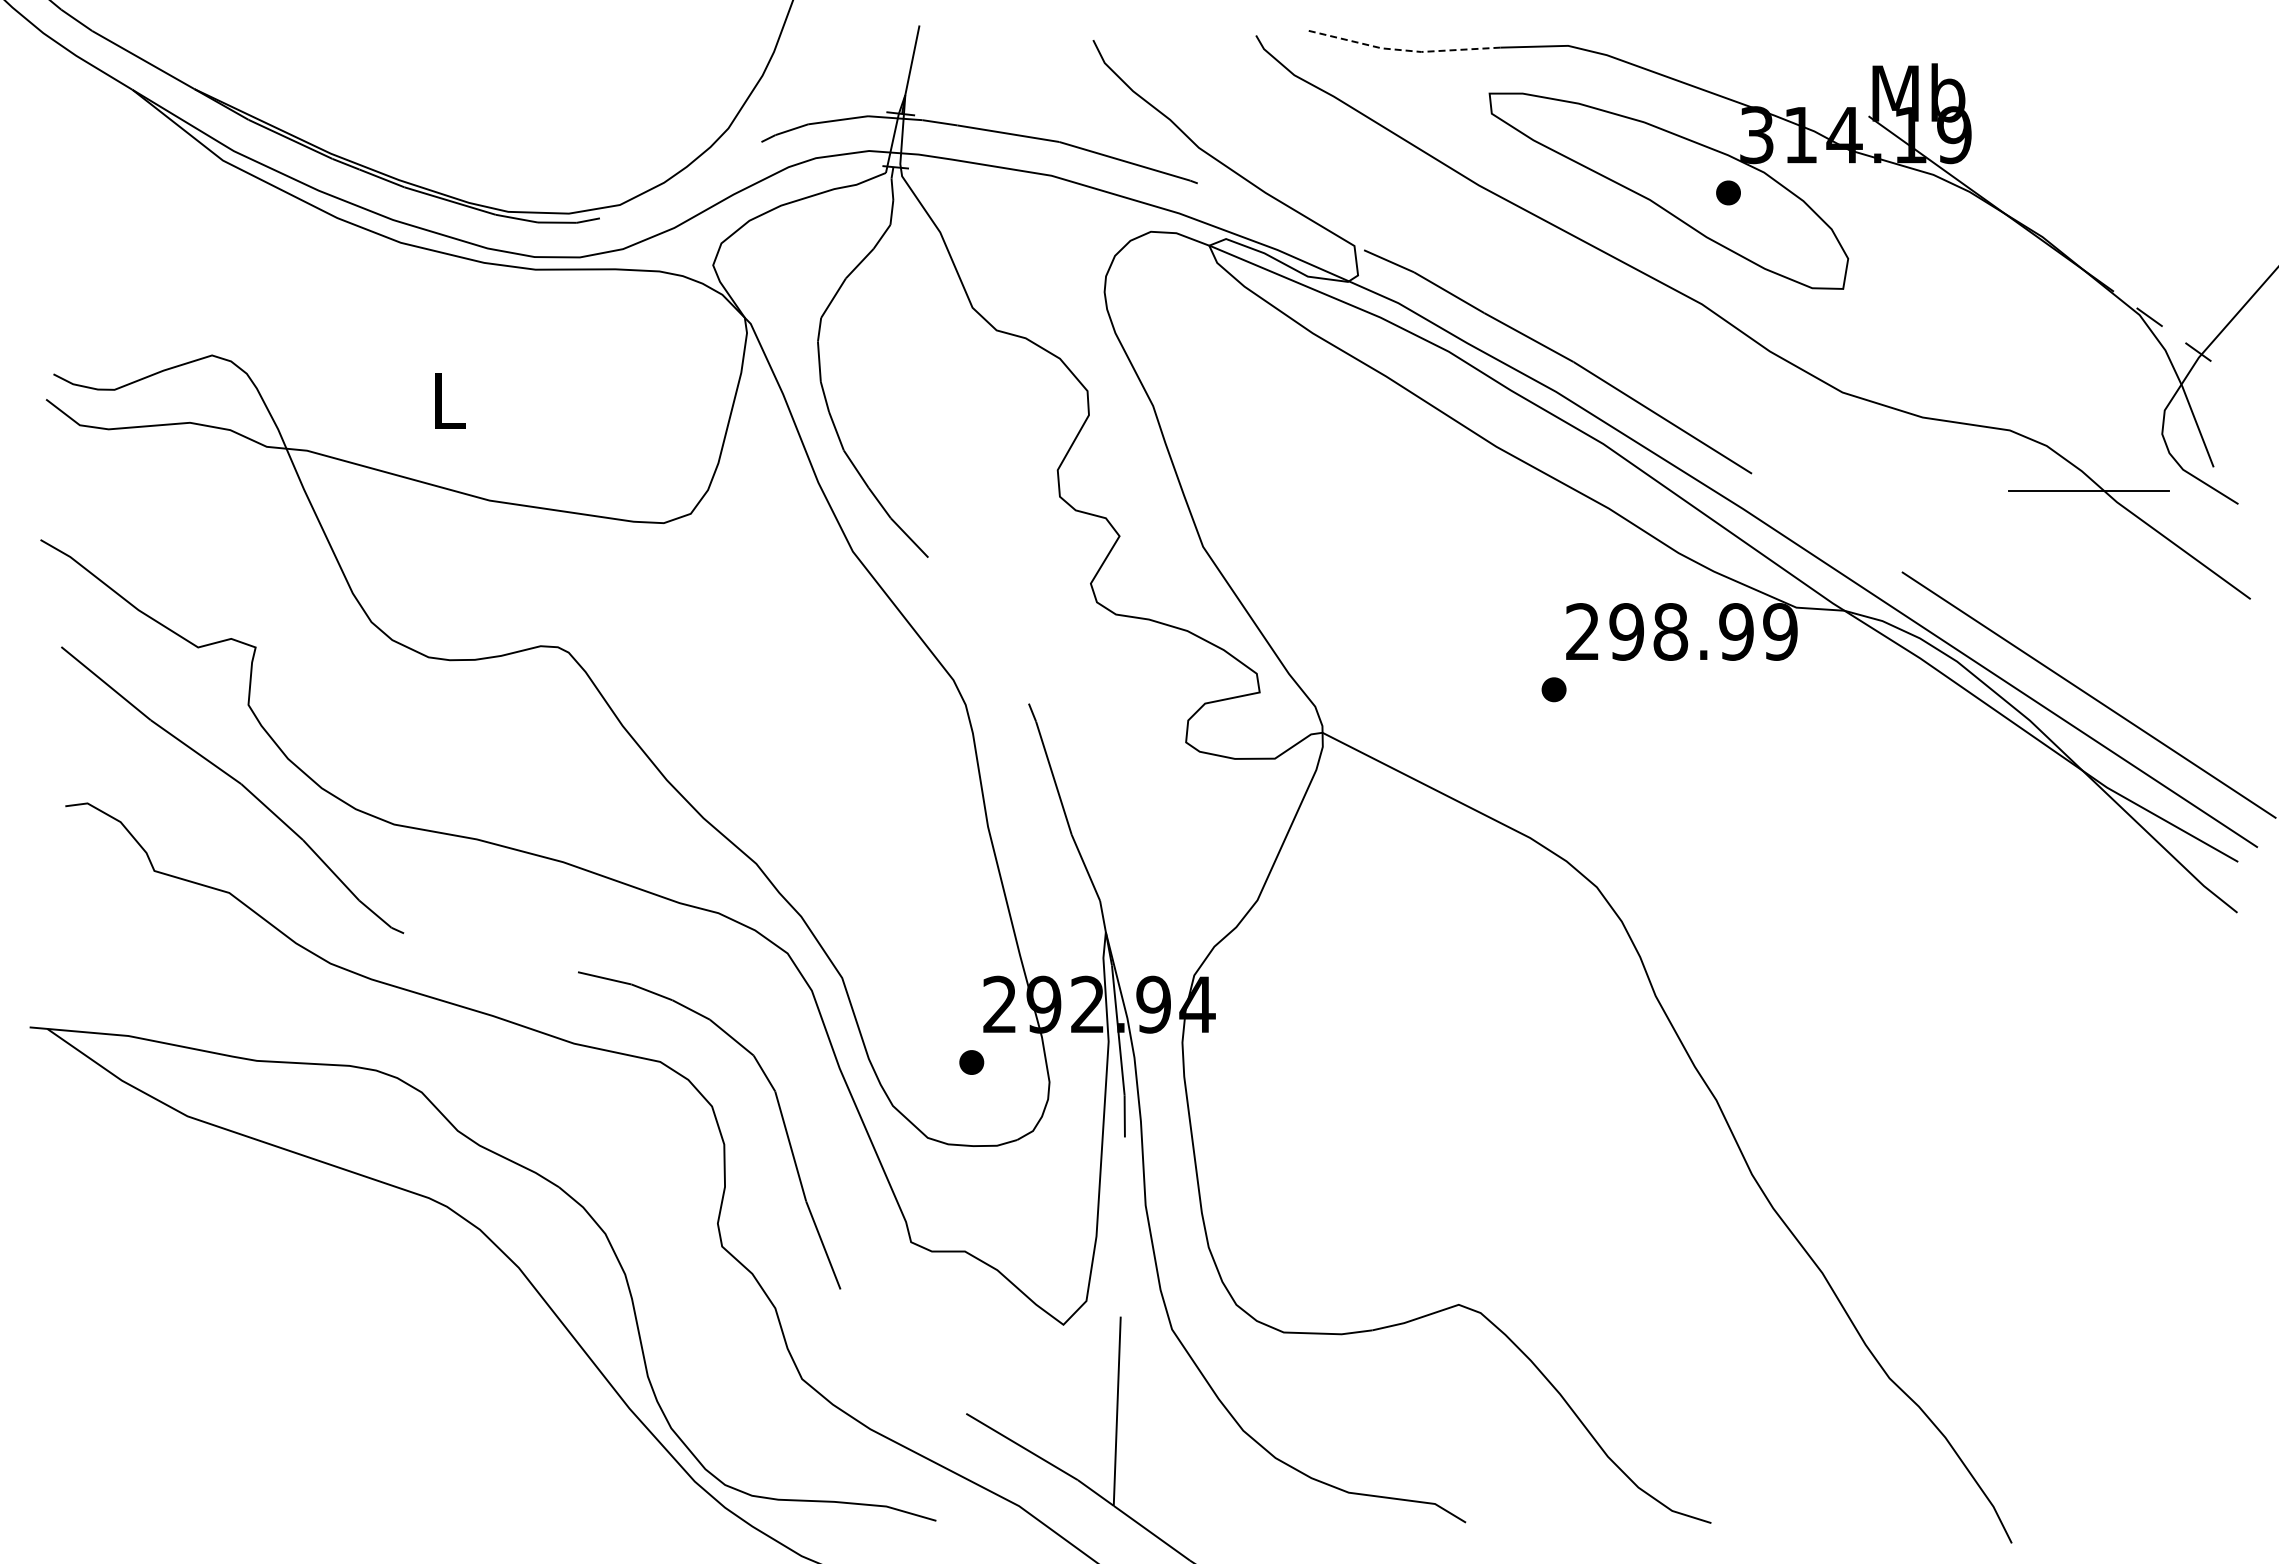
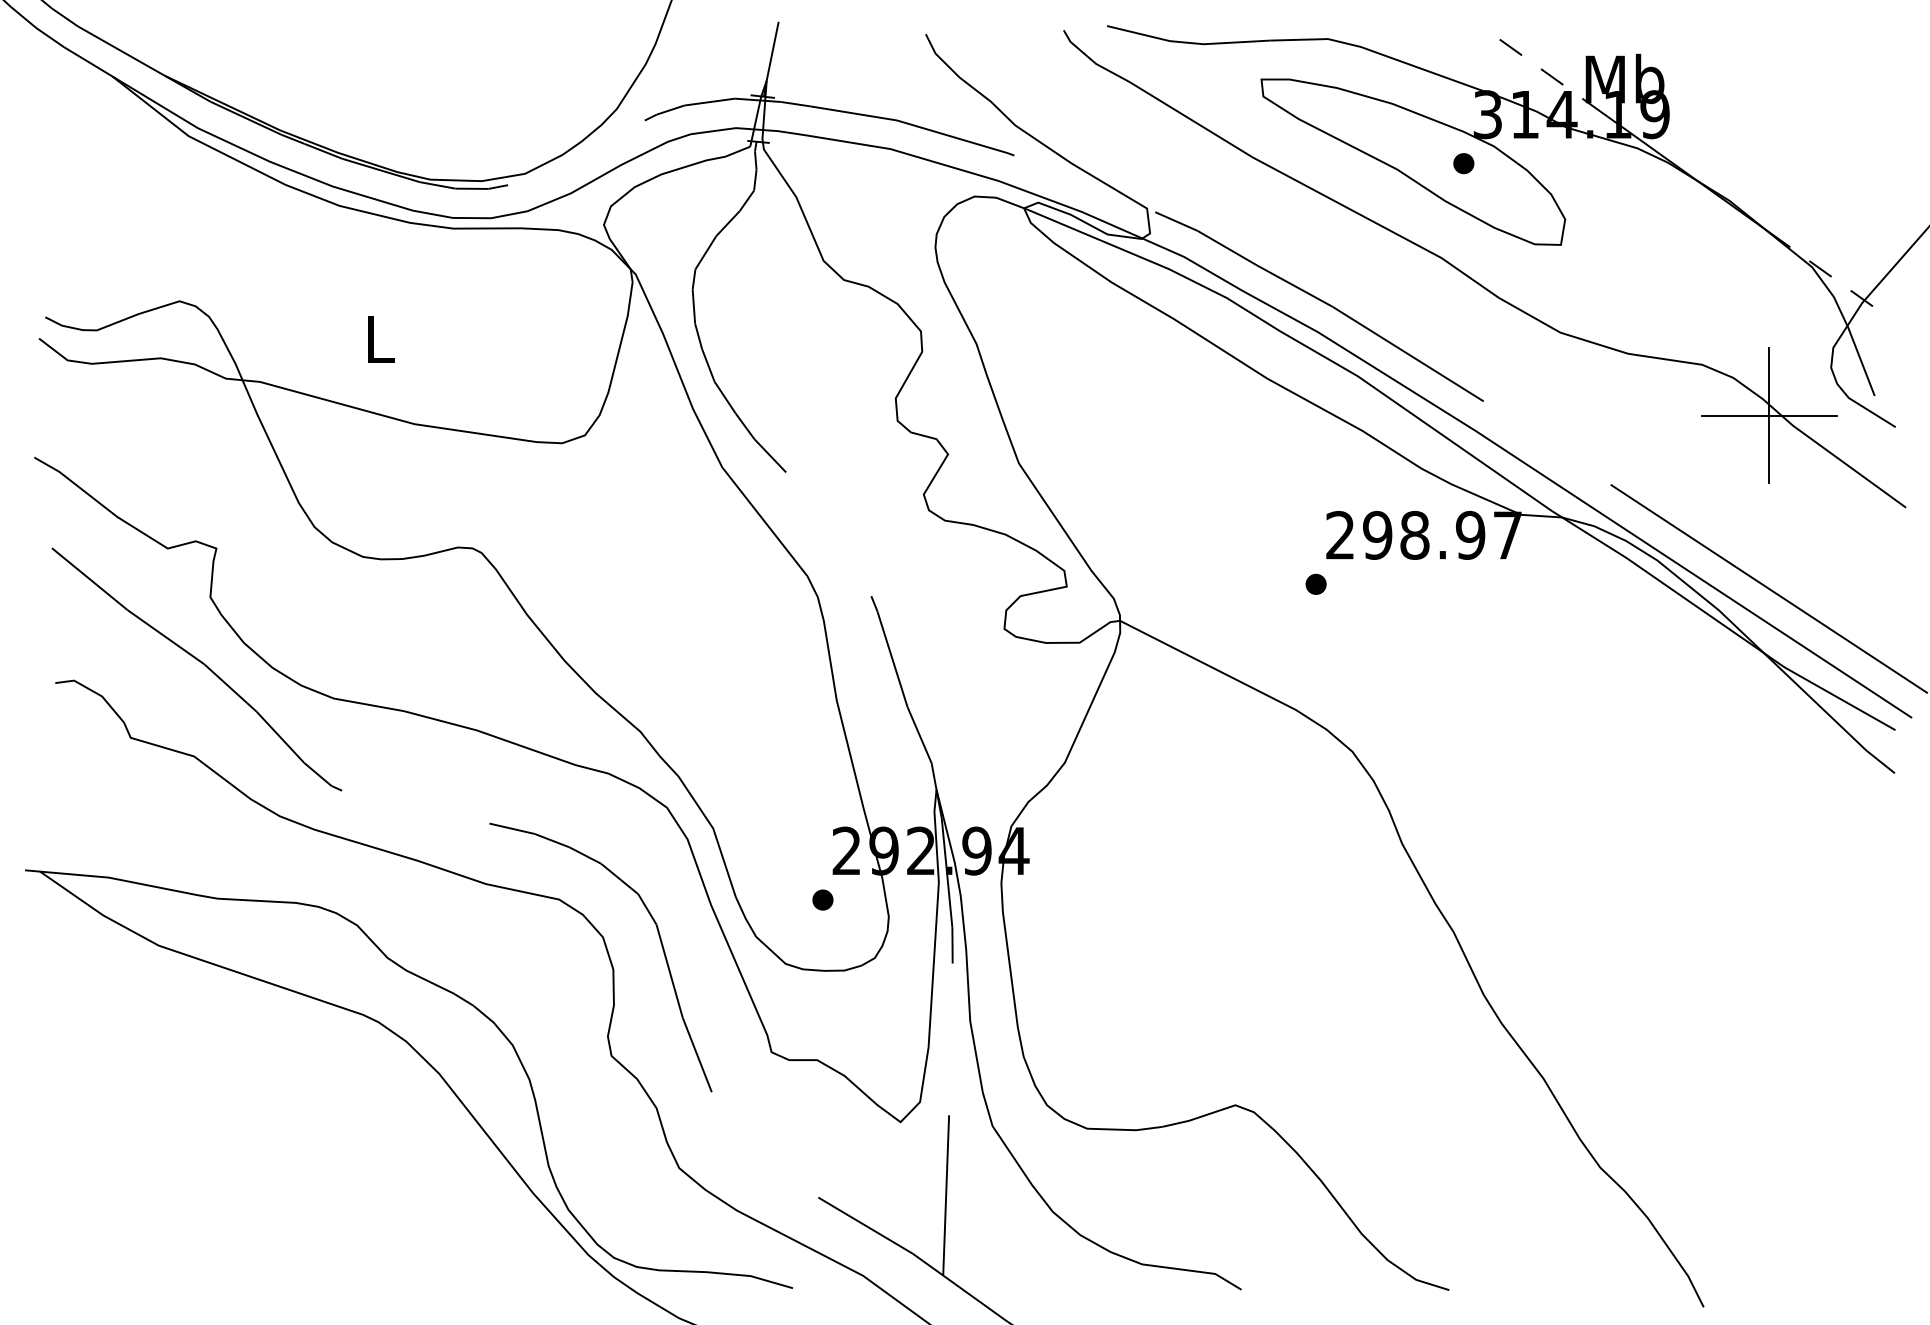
line: (1402, 50) -> (1187, 42), dashed -> solid
line: (1783, 55) -> (1510, 47), added
line: (1832, 90) -> (1551, 76), added
line: (2089, 490) -> (1769, 415), added
text: (1780, 631) -> (1507, 535), 298.99 -> 298.97

